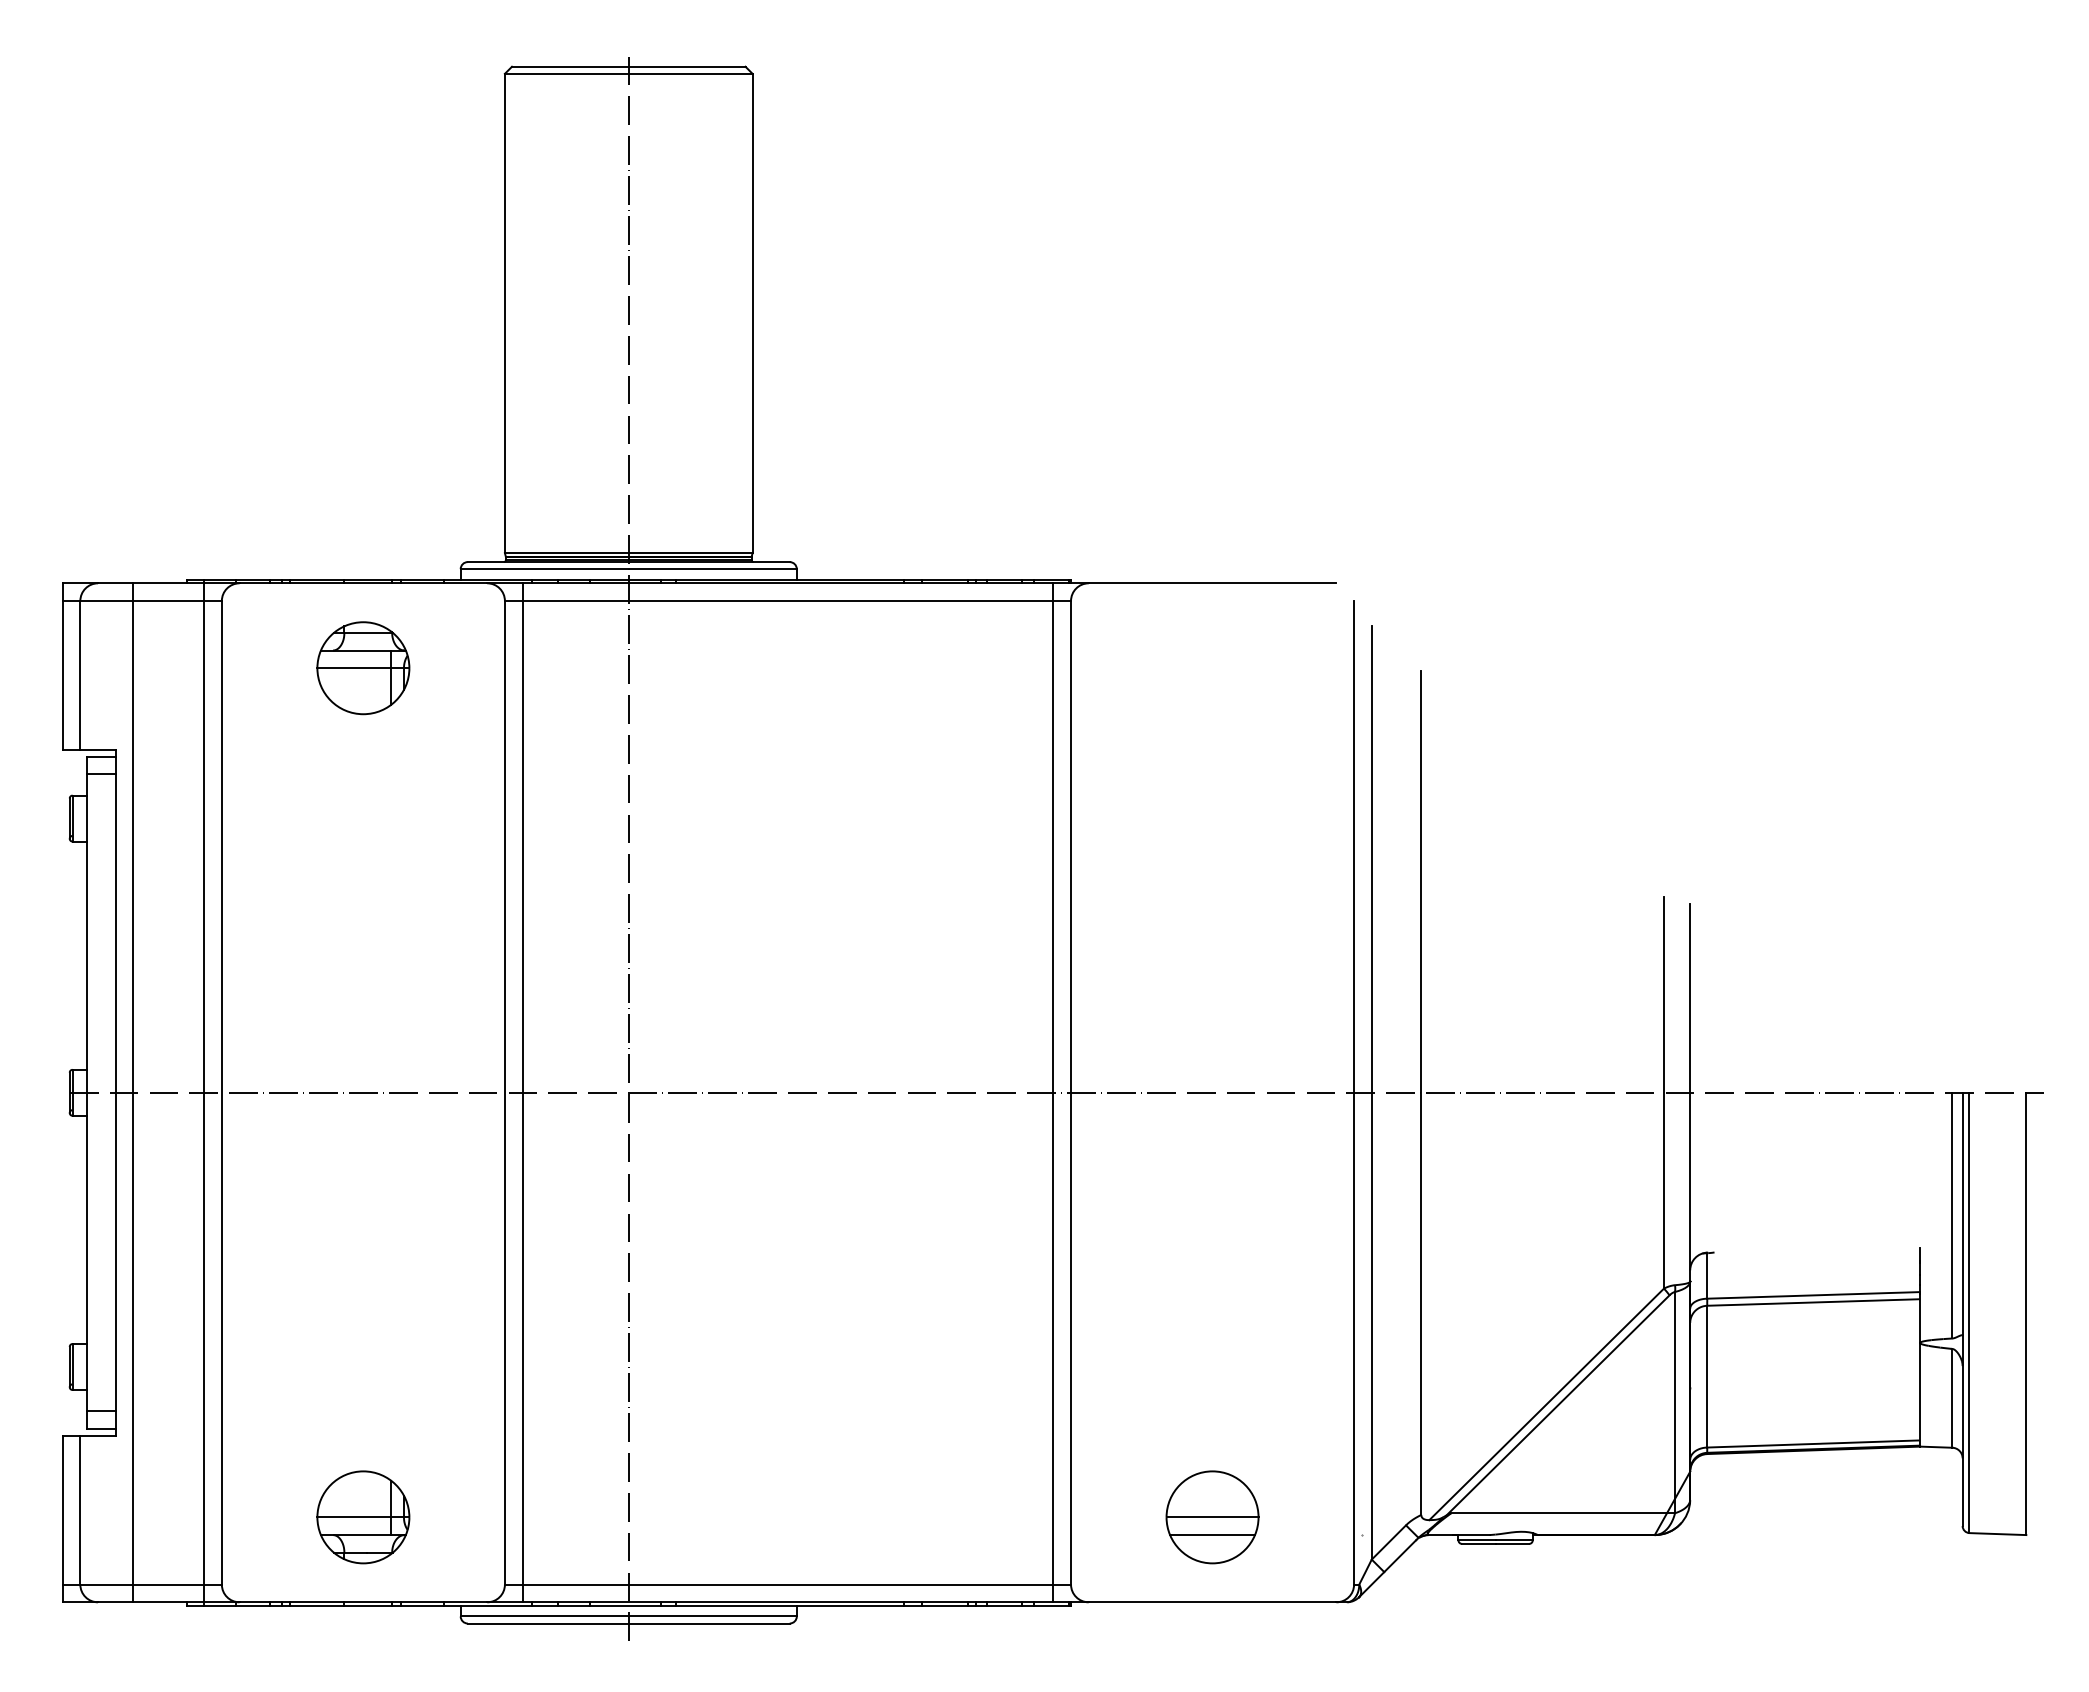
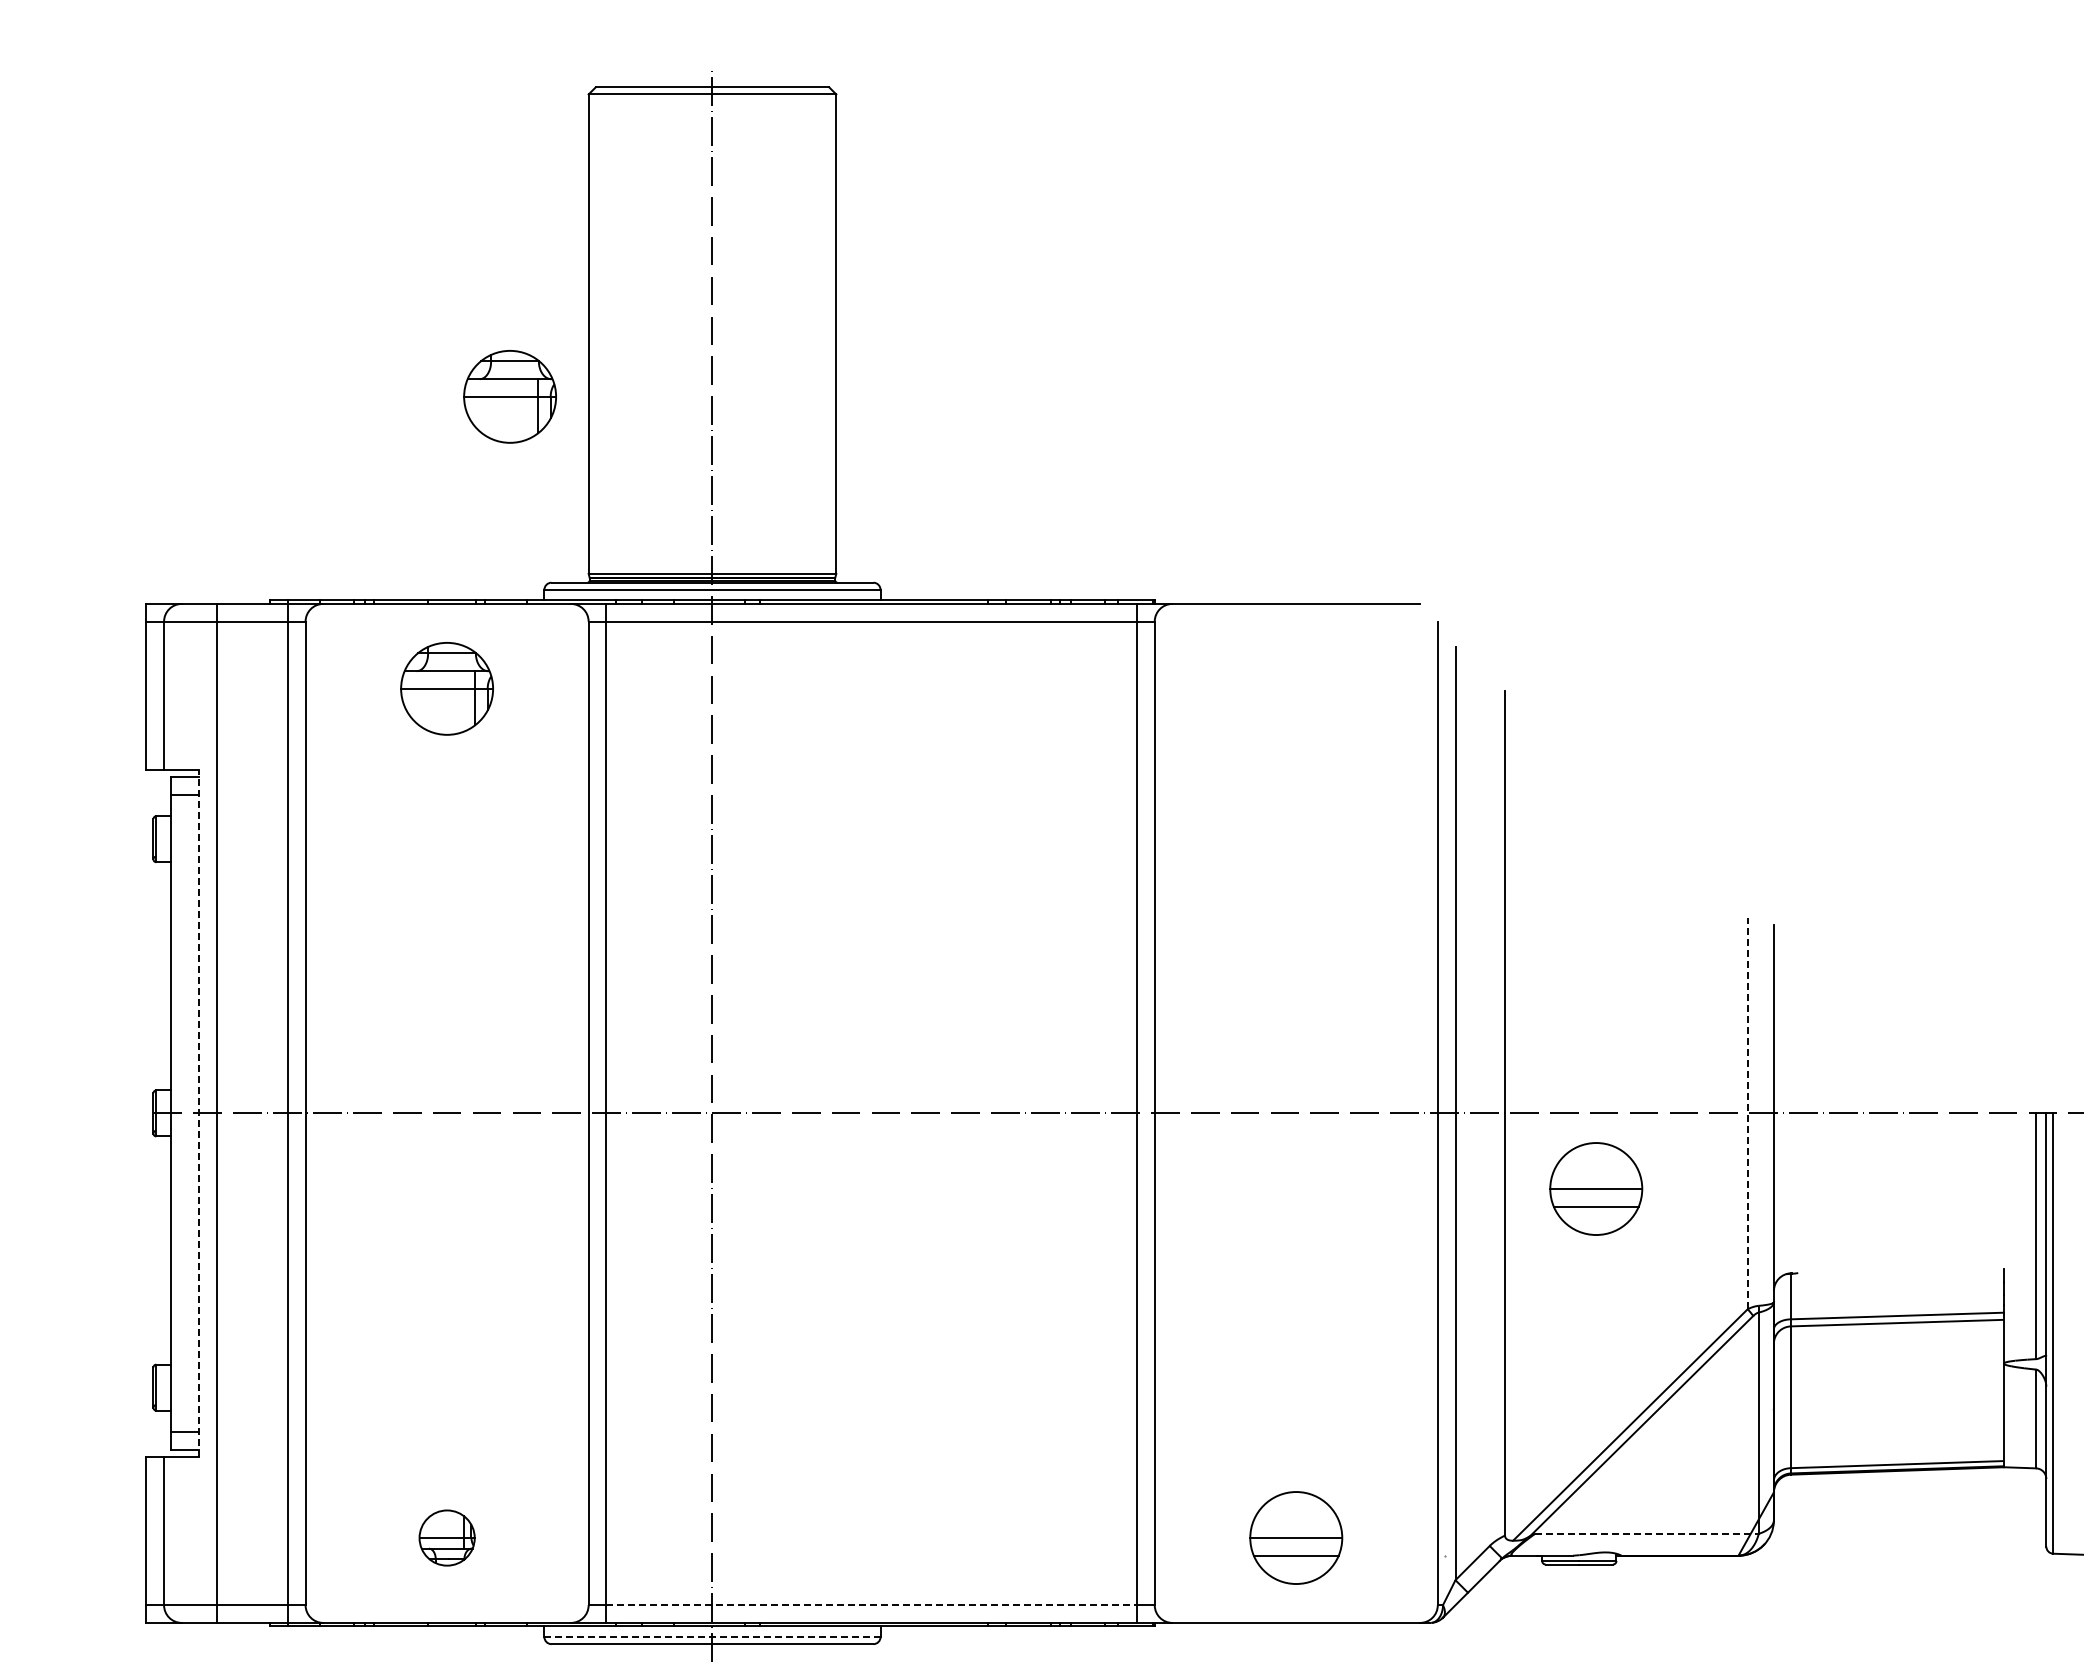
part: (426, 376) -> (510, 397), added
line: (115, 1092) -> (199, 1113), solid -> dashed
line: (1663, 1092) -> (1747, 1113), solid -> dashed
part: (1512, 1168) -> (1596, 1189), added
line: (1563, 1513) -> (1647, 1534), solid -> dashed
part: (363, 1517) -> (447, 1538), size x0.6
line: (788, 1584) -> (872, 1605), solid -> dashed
line: (629, 1616) -> (713, 1637), solid -> dashed

